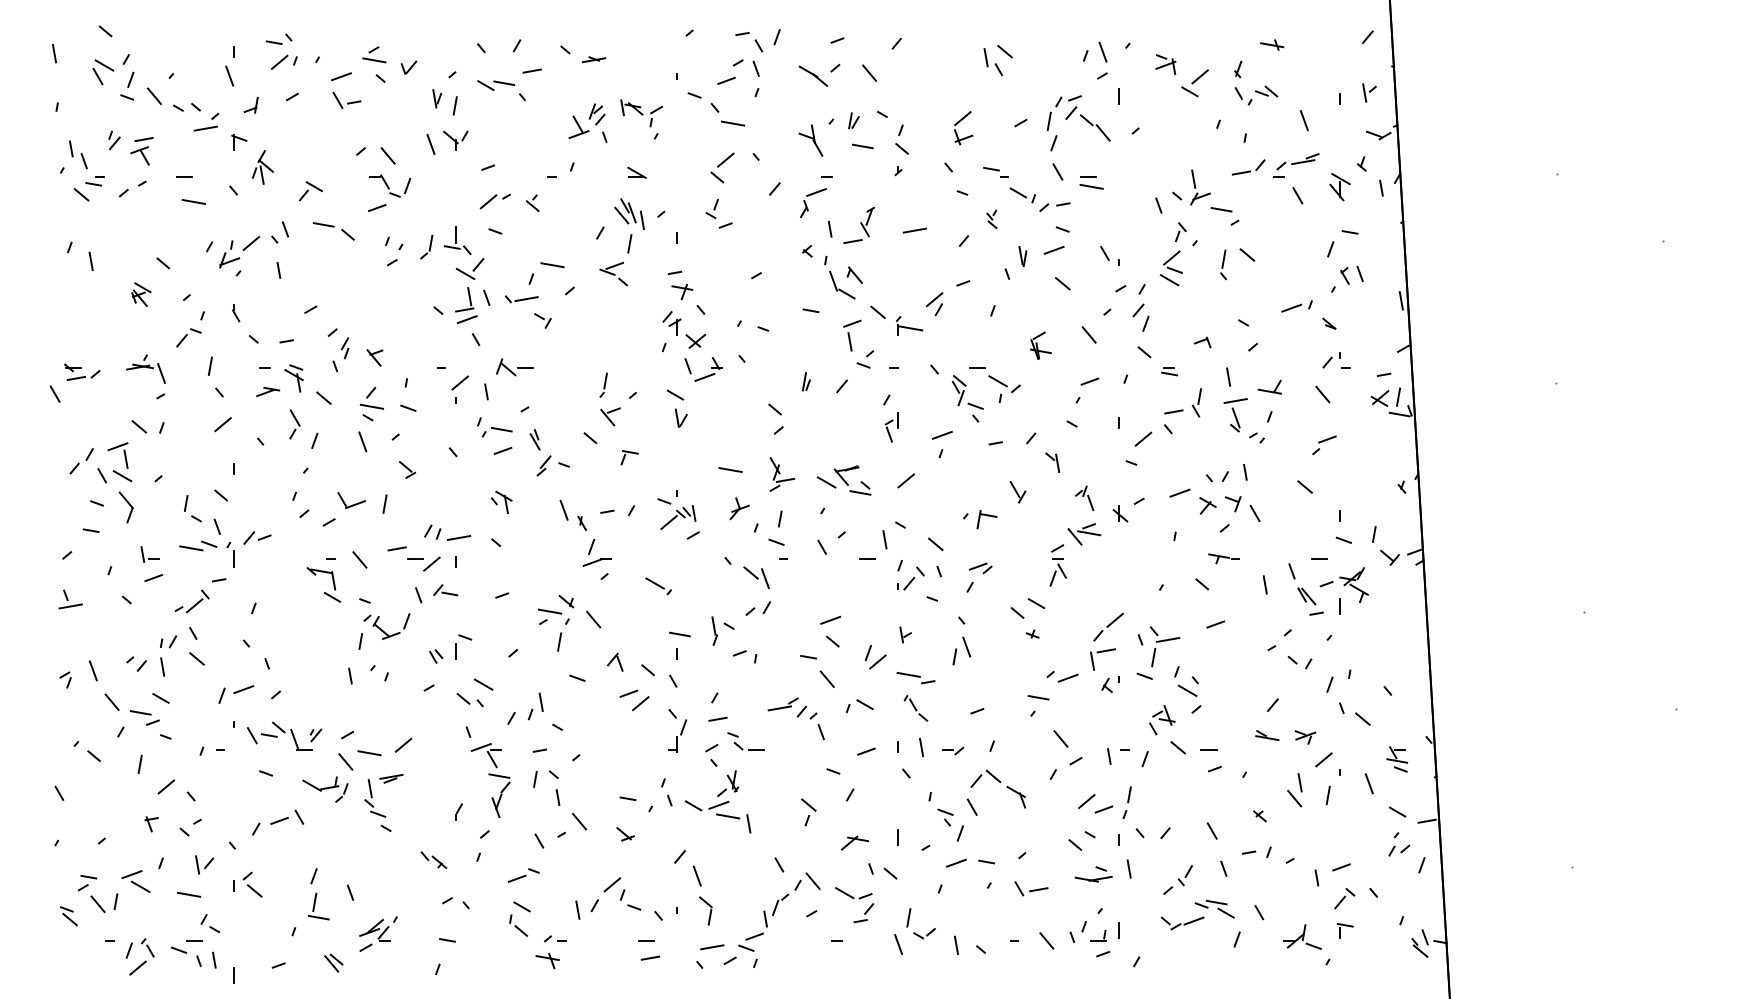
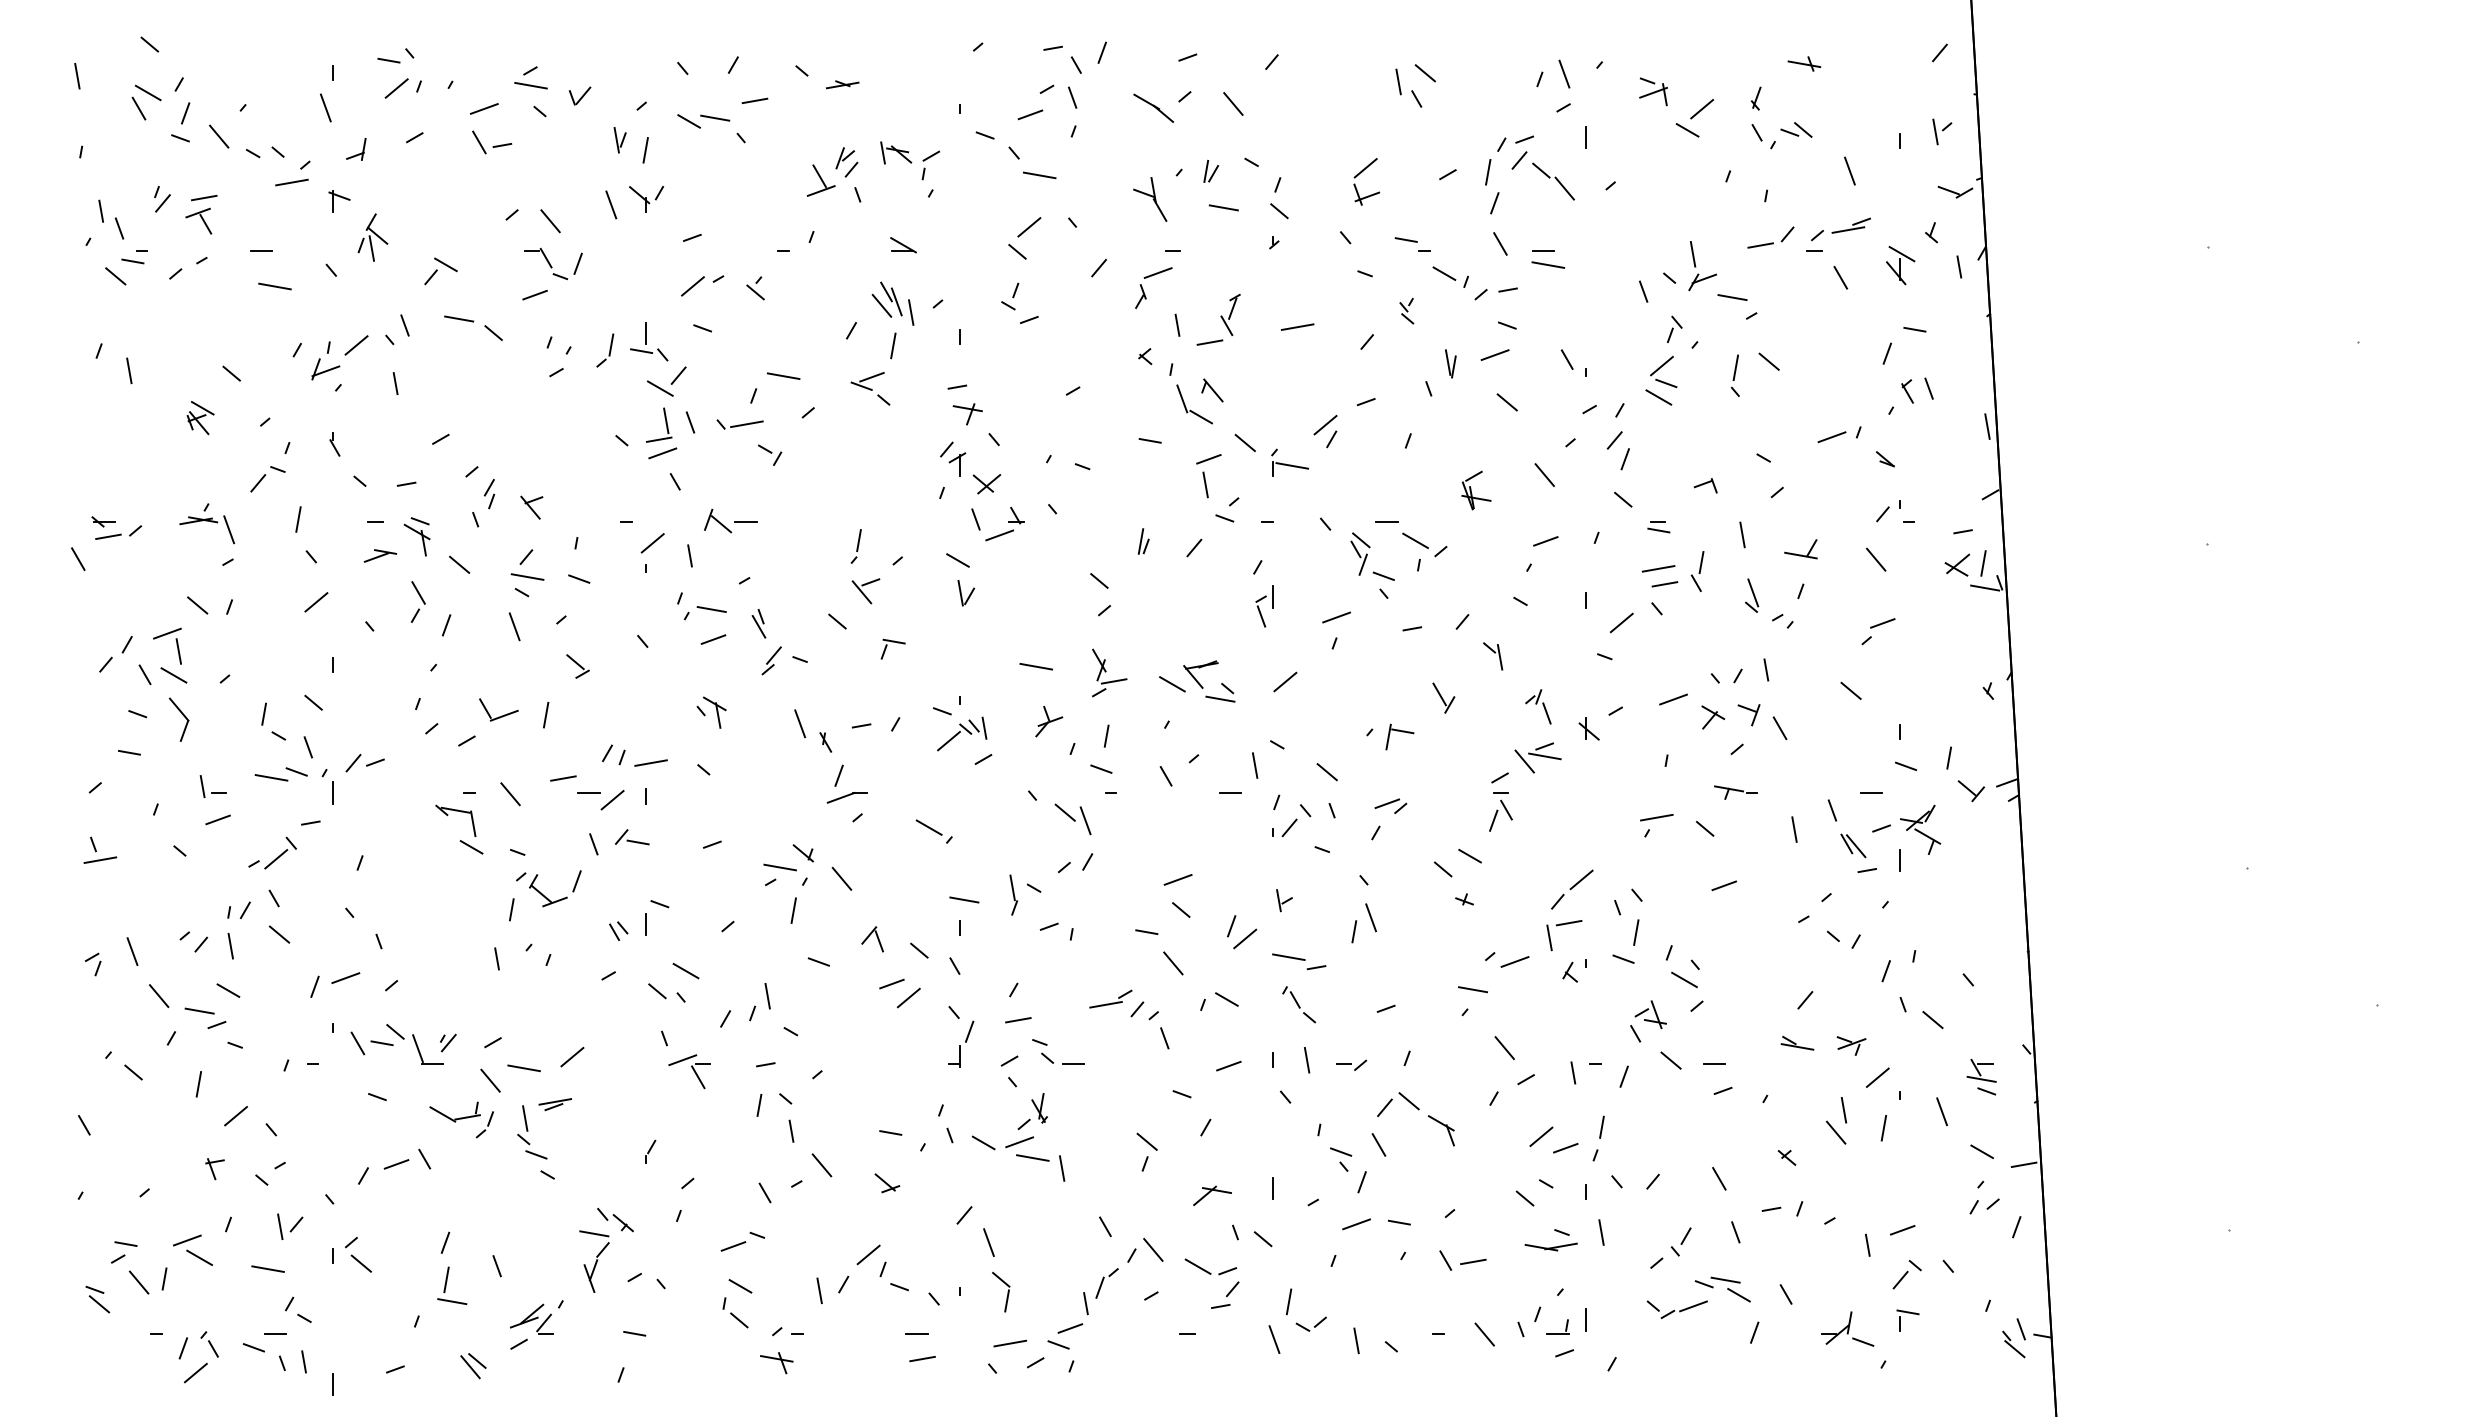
line: (1235, 400) -> (1658, 568), moved
line: (1167, 639) -> (1656, 817), moved
part: (499, 795) -> (594, 1261), moved

